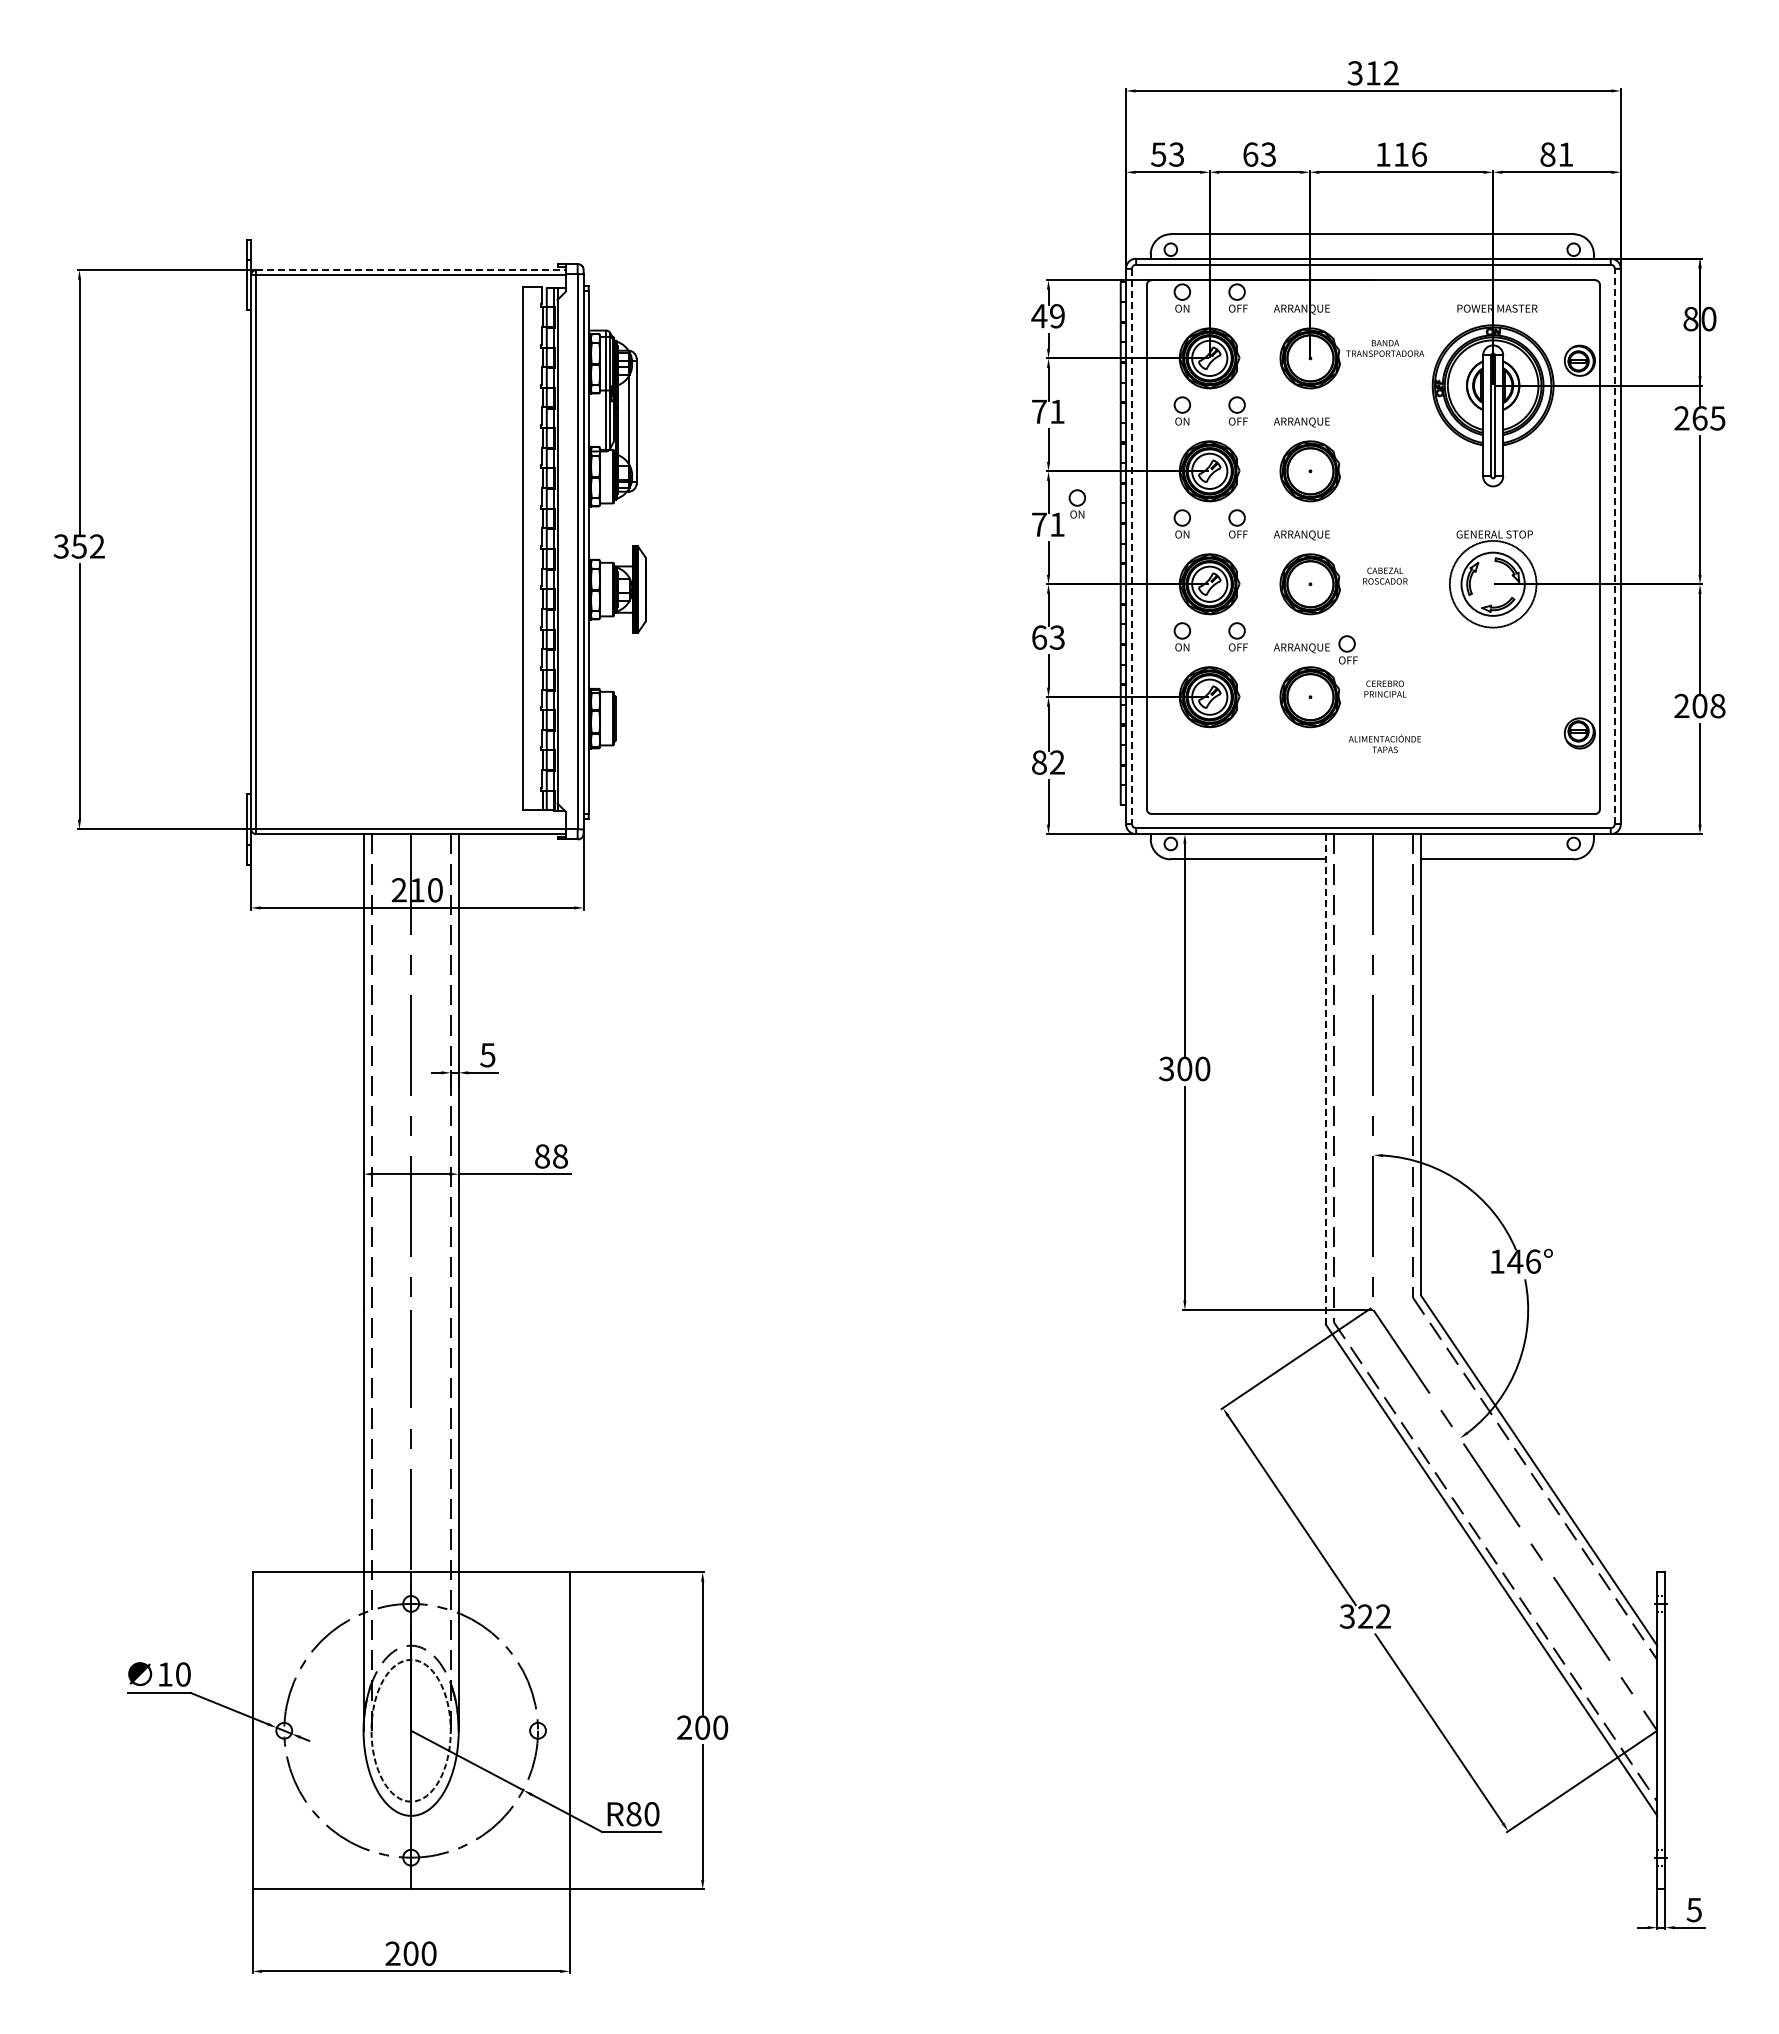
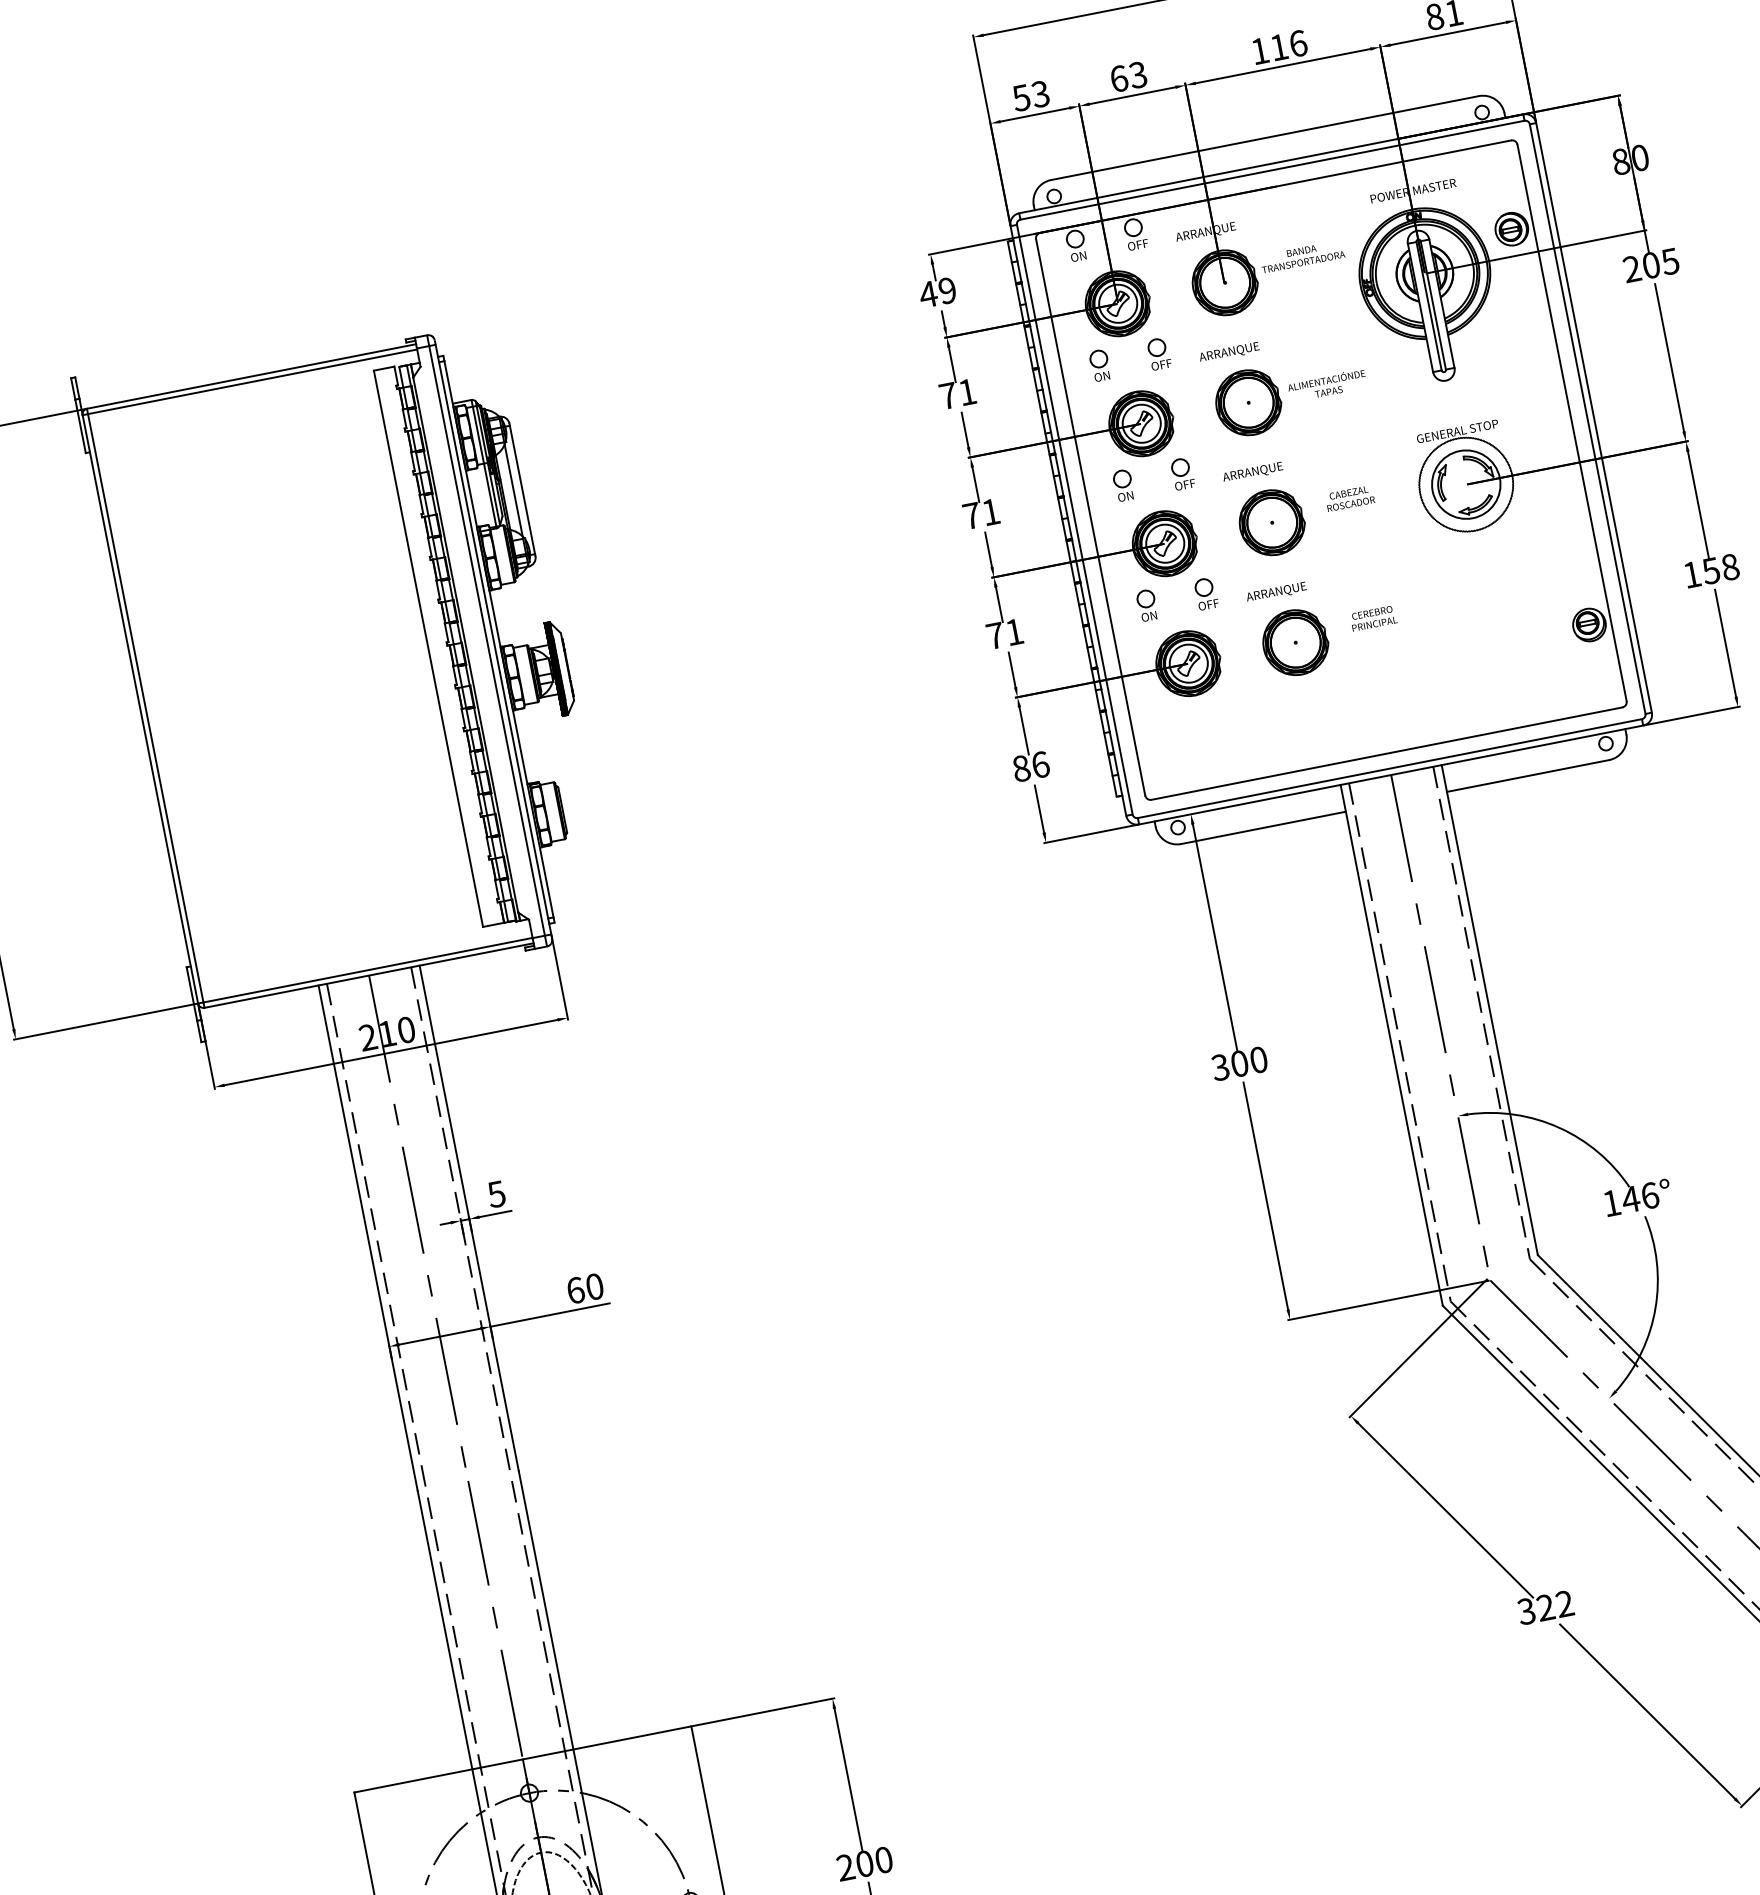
line: (411, 270) -> (251, 376), dashed -> solid
text: (1699, 418) -> (1650, 265), 265 -> 205
part: (1077, 503) -> (1007, 485), removed
line: (1132, 546) -> (1075, 519), dashed -> solid
line: (1614, 546) -> (1587, 419), dashed -> solid
text: (1048, 637) -> (1005, 633), 63 -> 71
part: (1347, 649) -> (1325, 584), removed
text: (1690, 705) -> (1701, 572), 208 -> 158
text: (1384, 743) -> (1326, 385), moved
text: (1057, 762) -> (1040, 764), 82 -> 86
line: (1325, 1079) -> (1391, 1045), dashed -> solid
text: (551, 1156) -> (585, 1288), 88 -> 60

